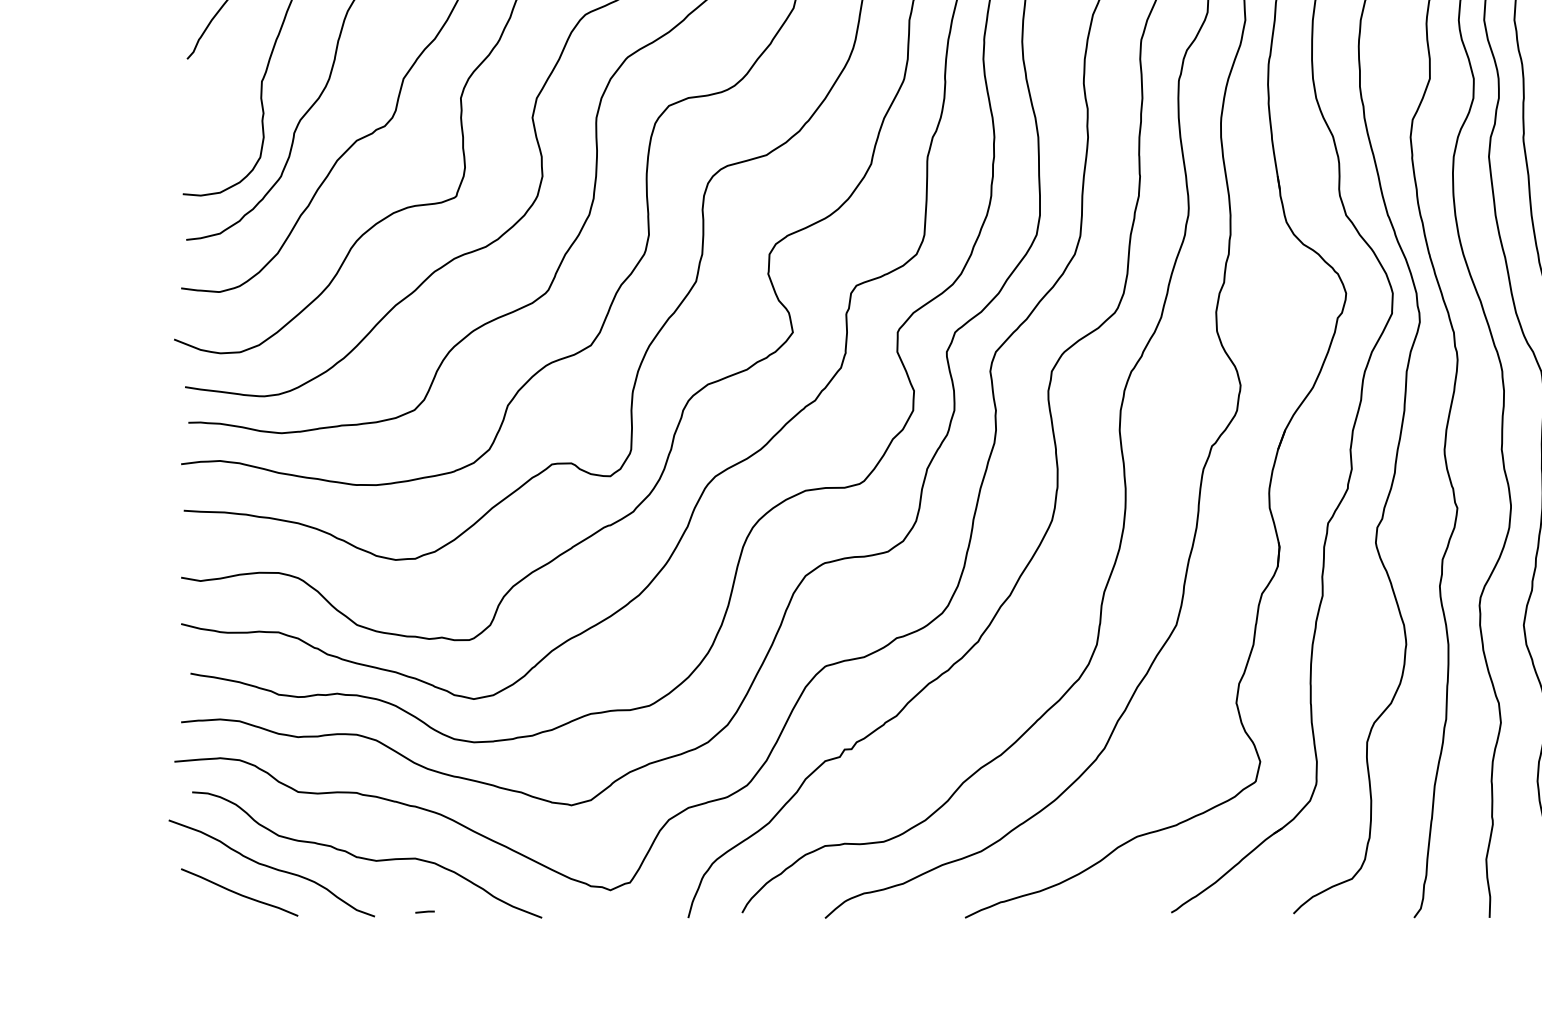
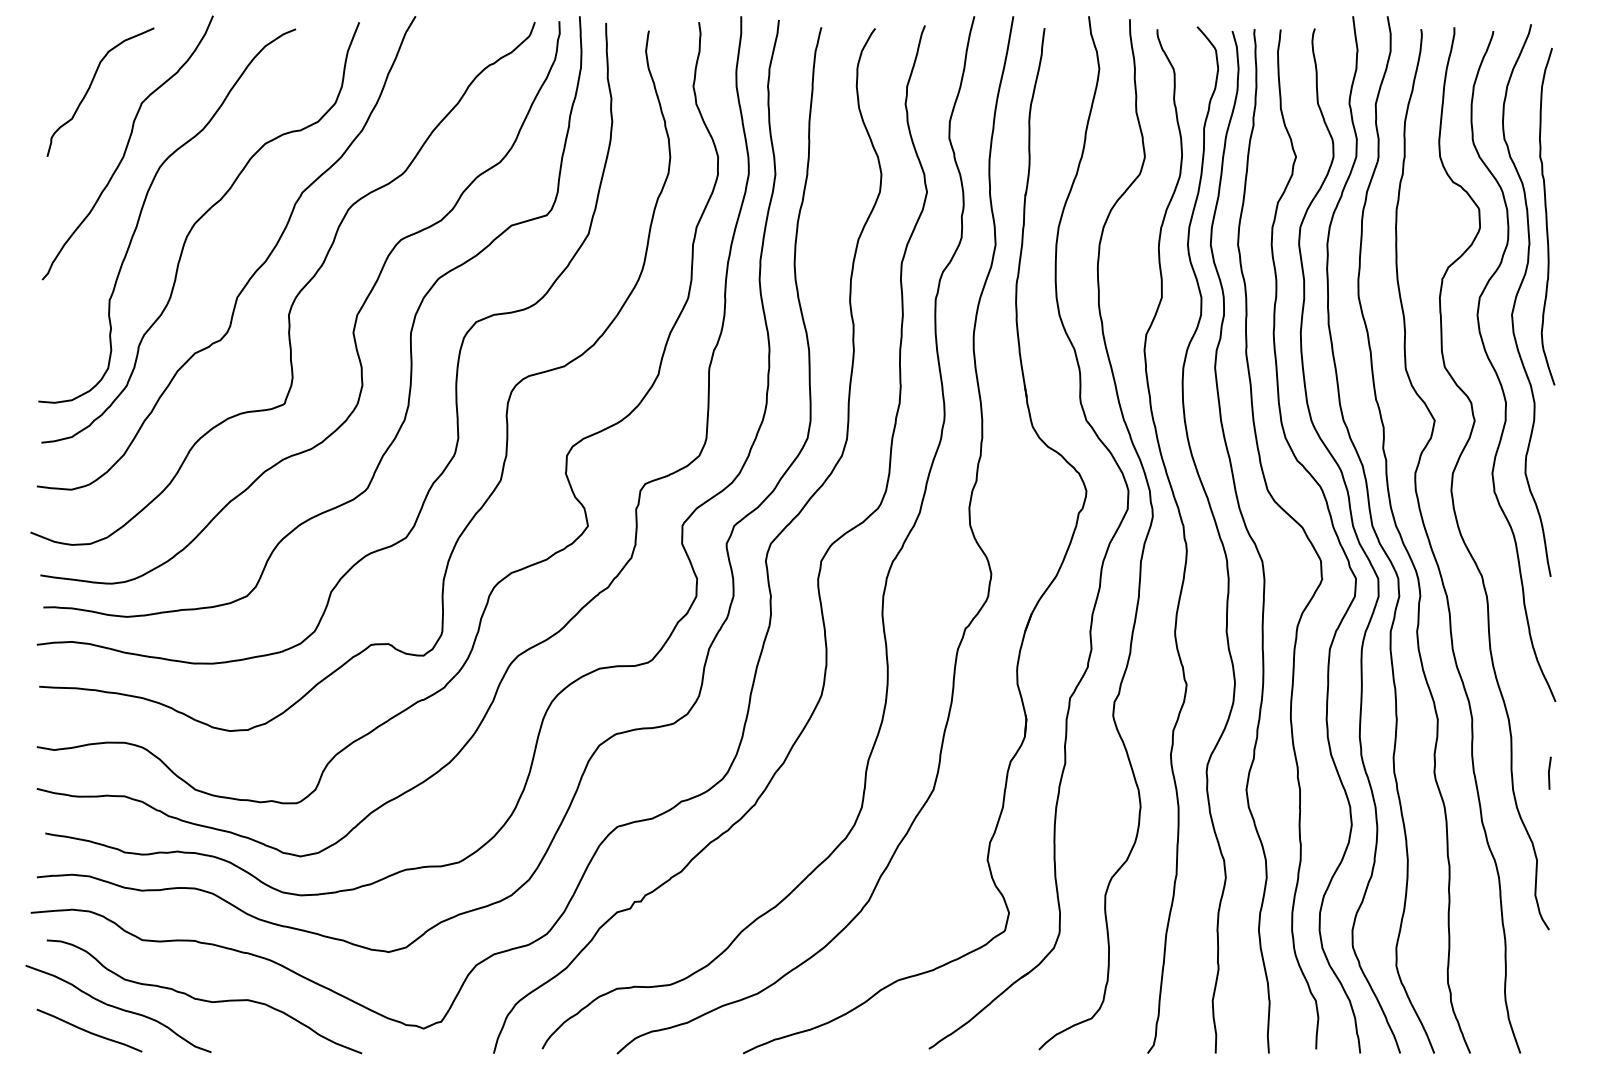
line: (424, 912) -> (256, 1048), removed

